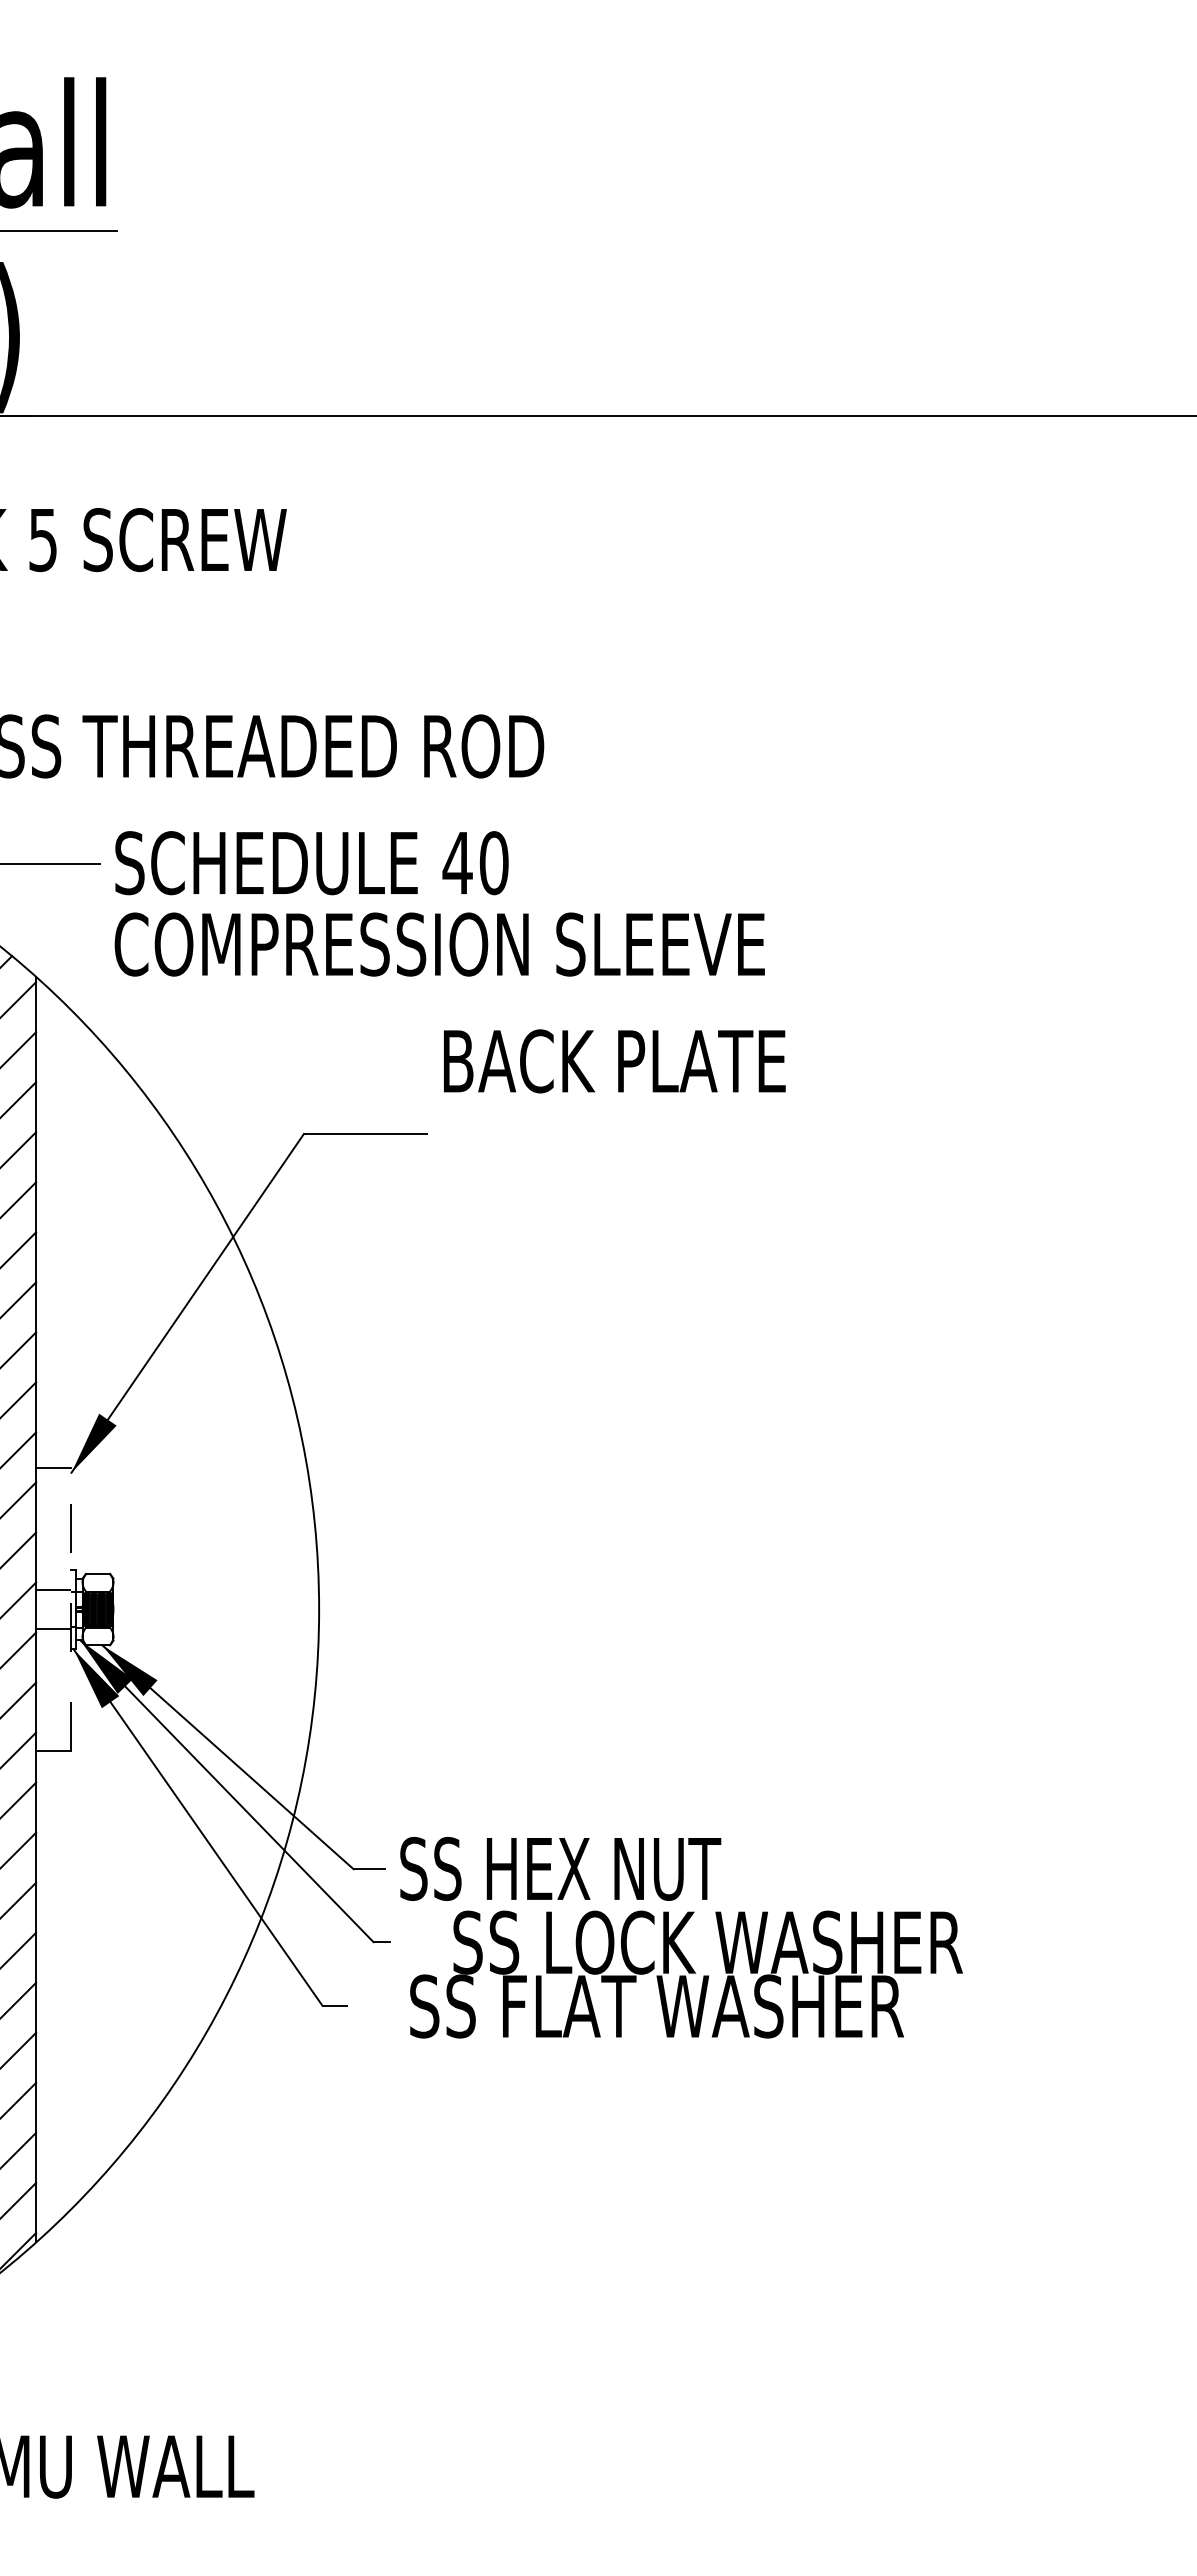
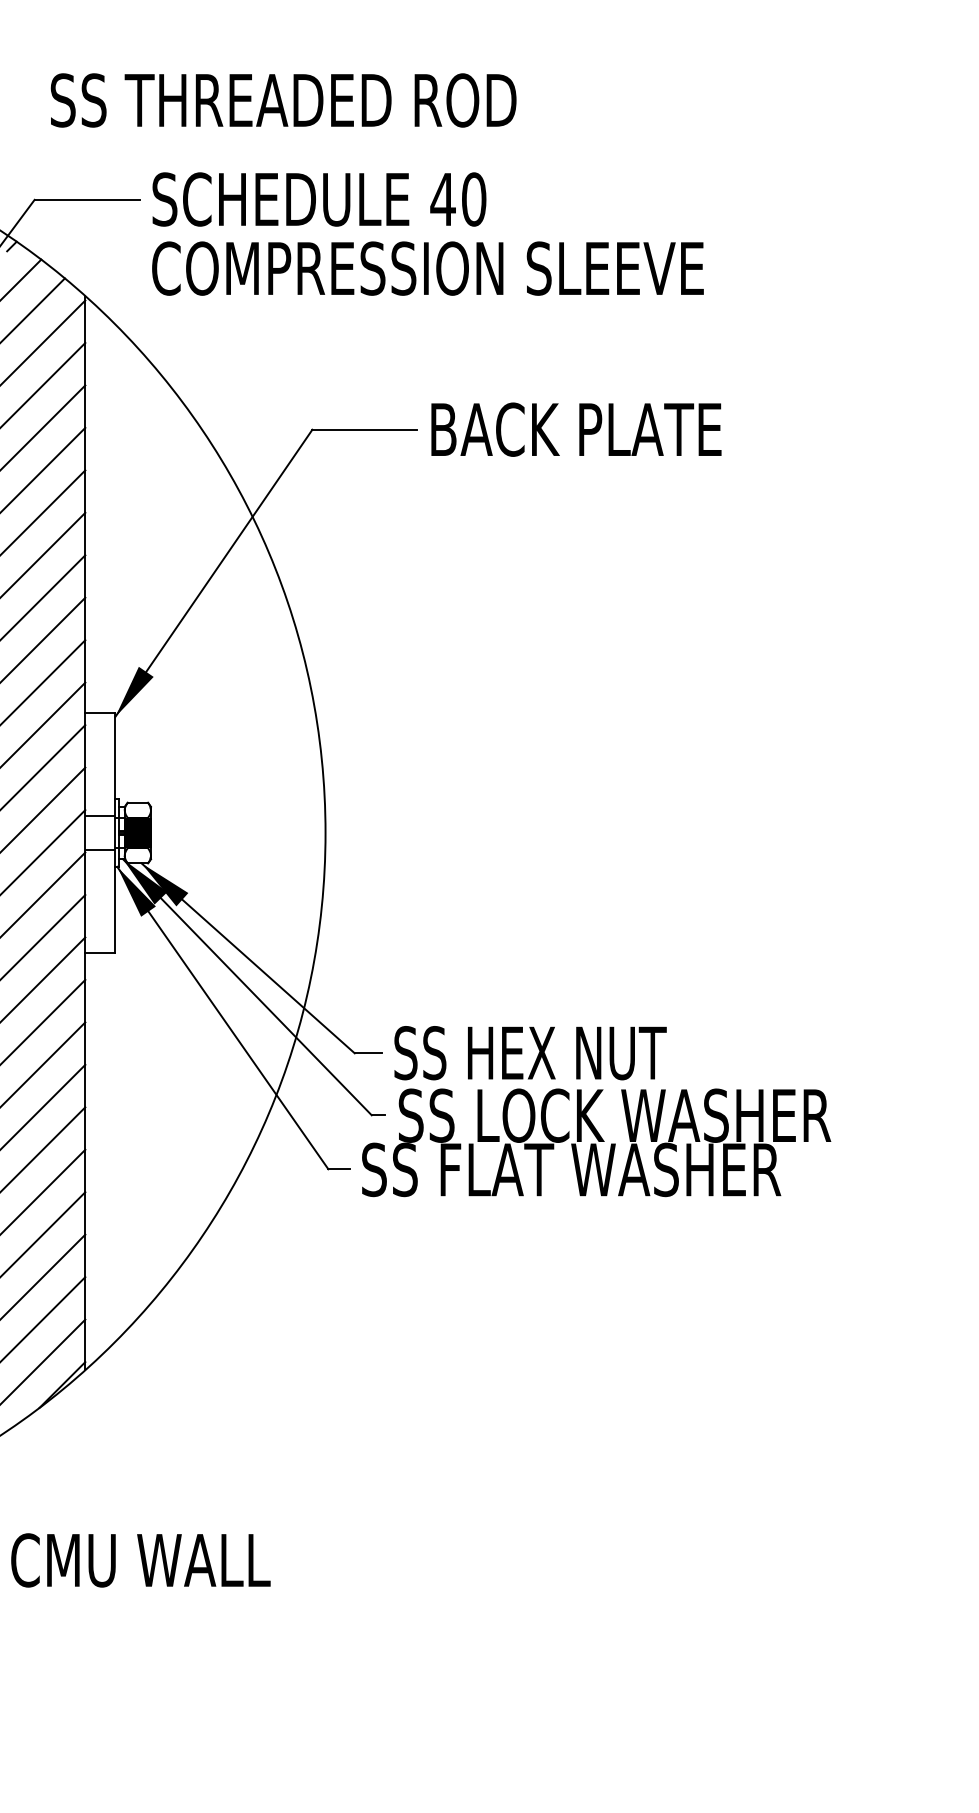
text: (614, 1061) -> (576, 429), moved
line: (71, 1609) -> (115, 832), dashed -> solid
text: (686, 1974) -> (596, 1142), moved

